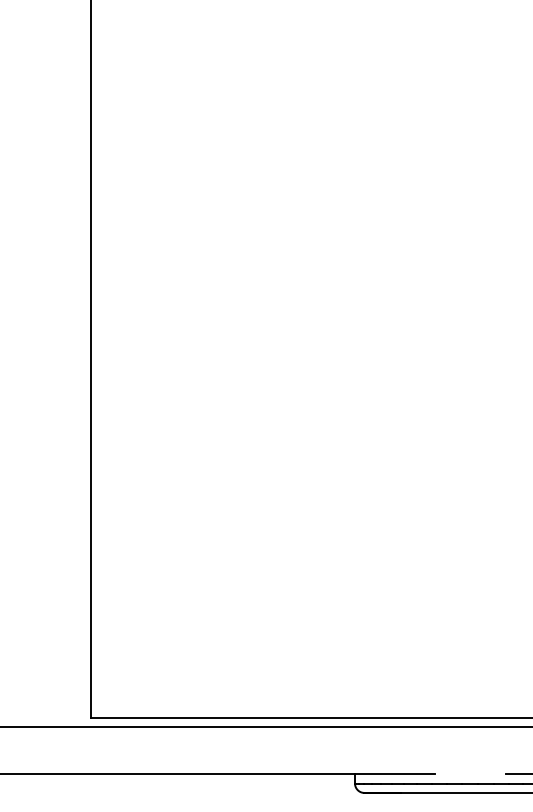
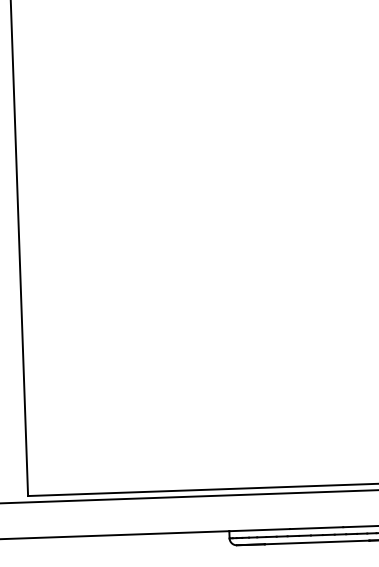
line: (470, 774) -> (316, 528), added

